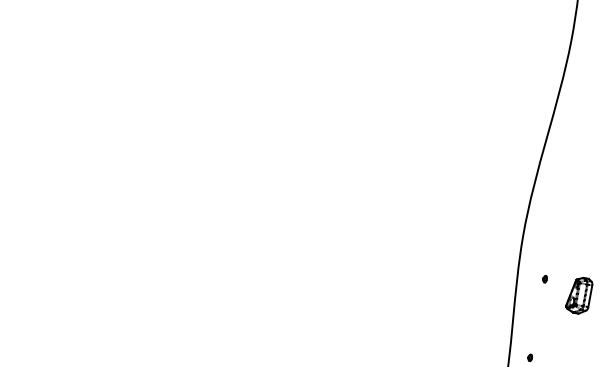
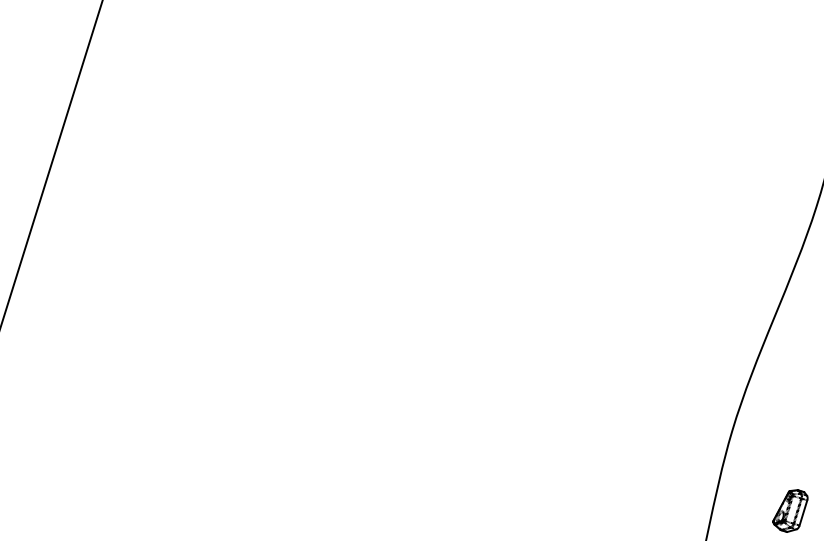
part: (544, 279) -> (751, 486), removed

